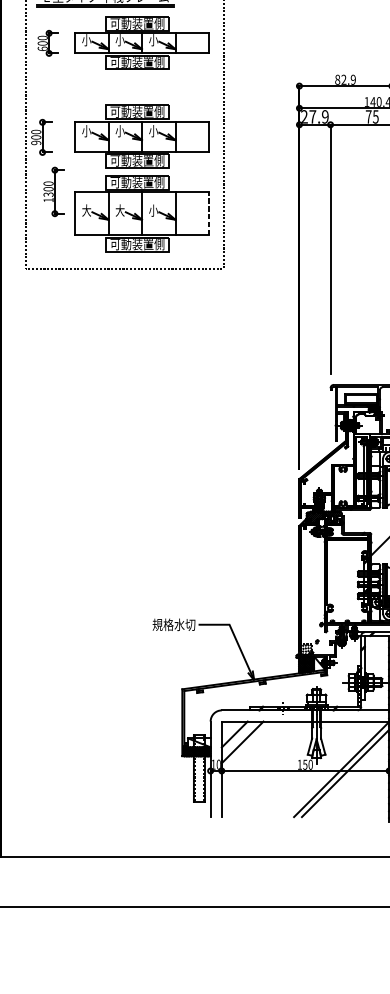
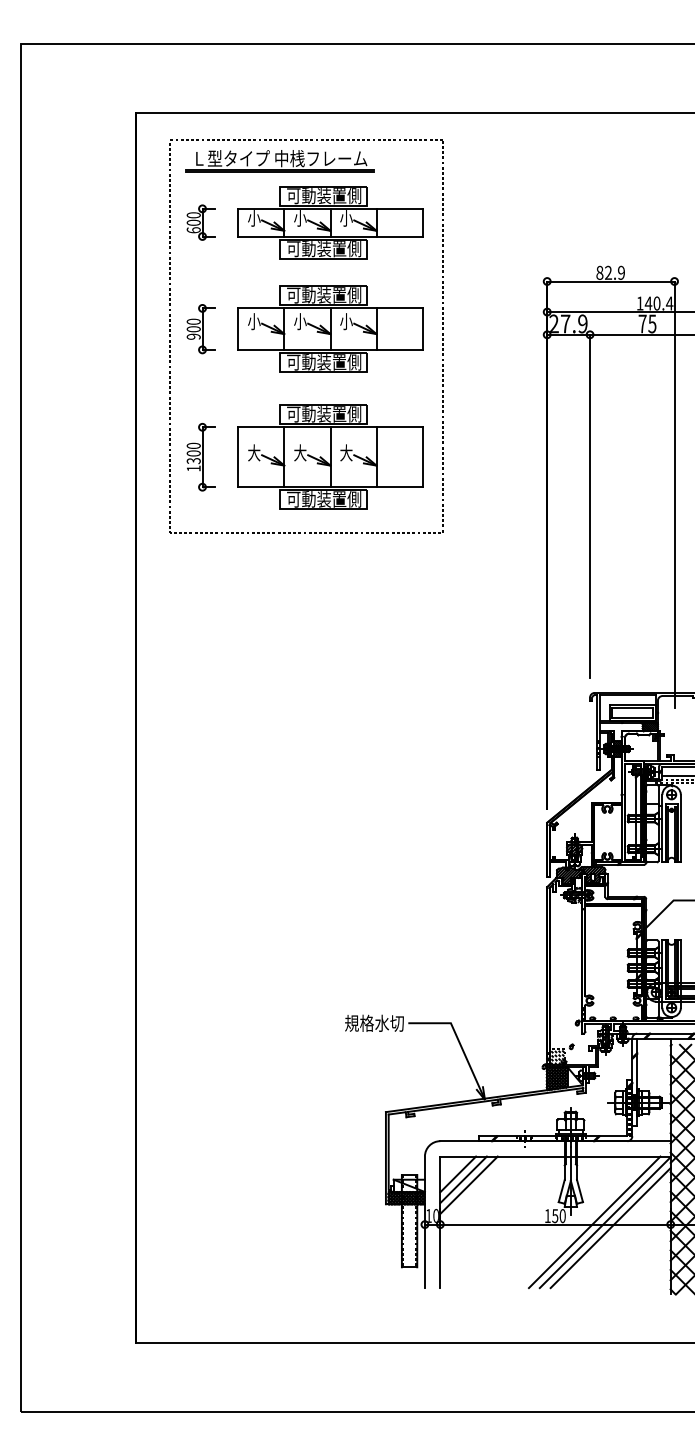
part: (142, 136) -> (330, 328), moved
part: (41, 137) -> (200, 329), moved
part: (53, 192) -> (200, 457), moved
text: (153, 210) -> (346, 452), 小 -> 大
line: (208, 213) -> (422, 457), dashed -> solid
line: (238, 738) -> (463, 1179), added
line: (333, 769) -> (594, 1222), added

